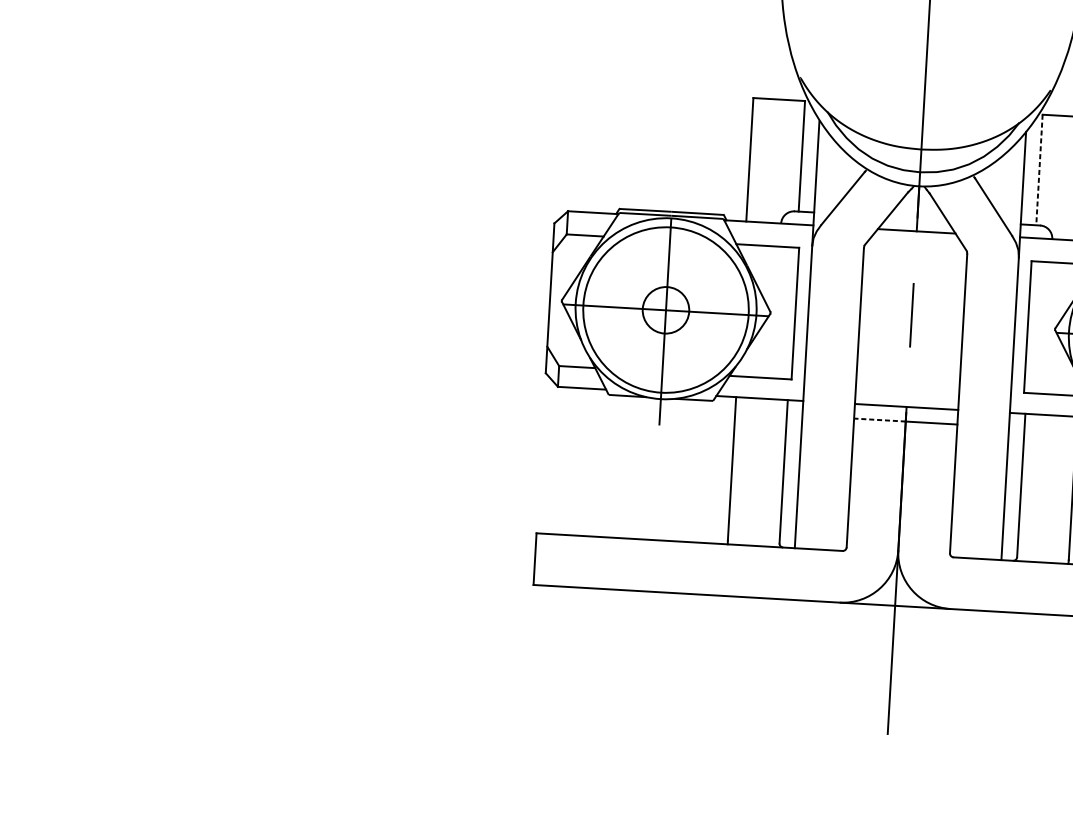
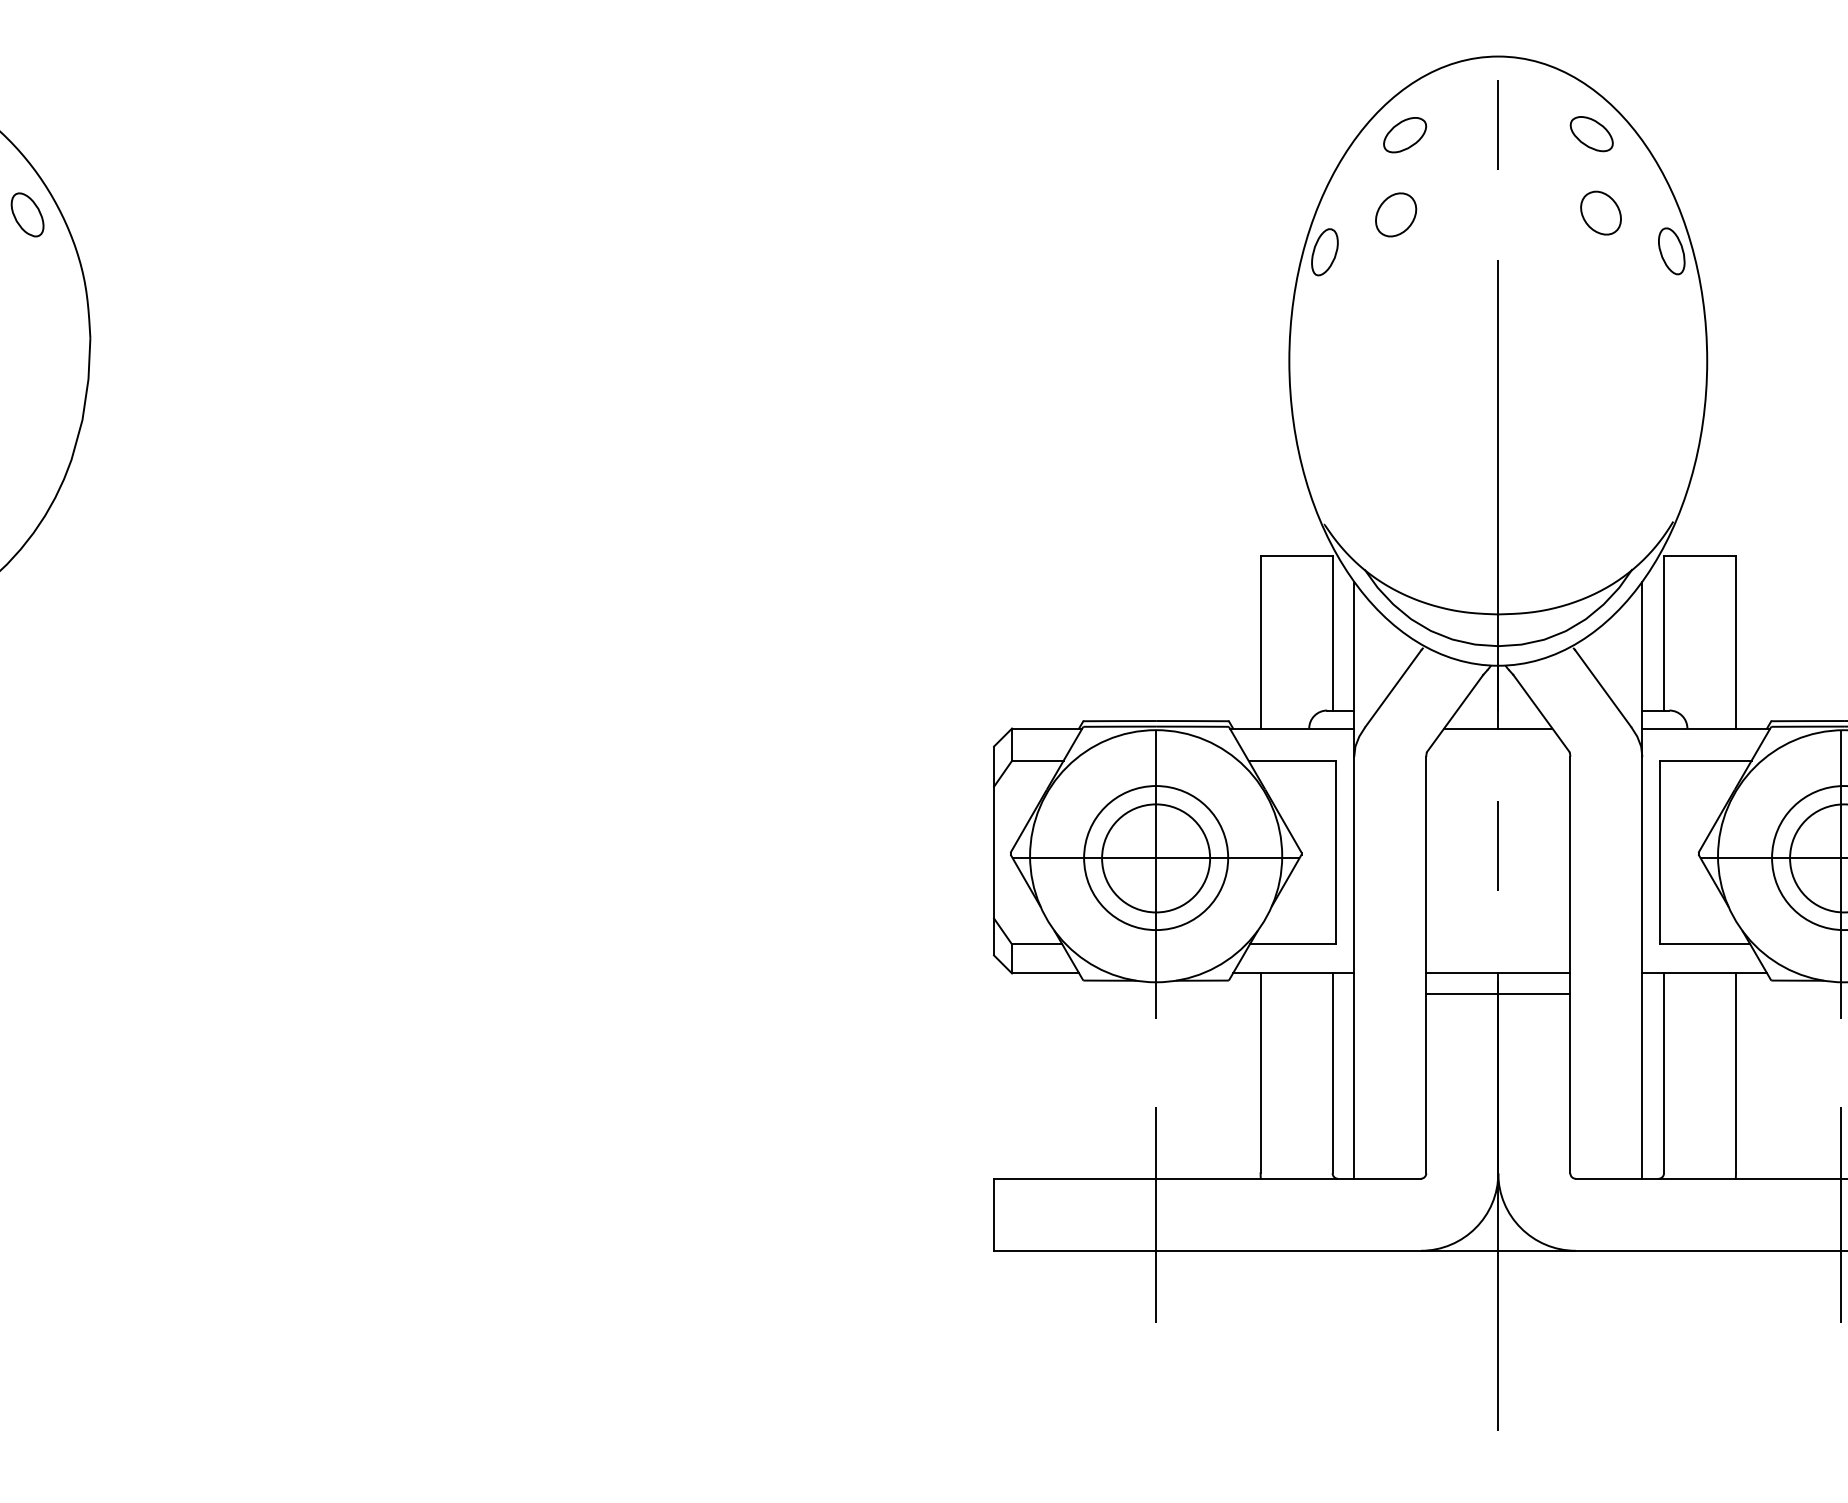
line: (1039, 170) -> (1664, 633), dashed -> solid
circle: (666, 310) -> (1156, 858), size x0.62
circle: (666, 310) -> (1156, 858), size x1.67
line: (879, 419) -> (1461, 993), dashed -> solid
line: (651, 565) -> (1156, 1214), added

